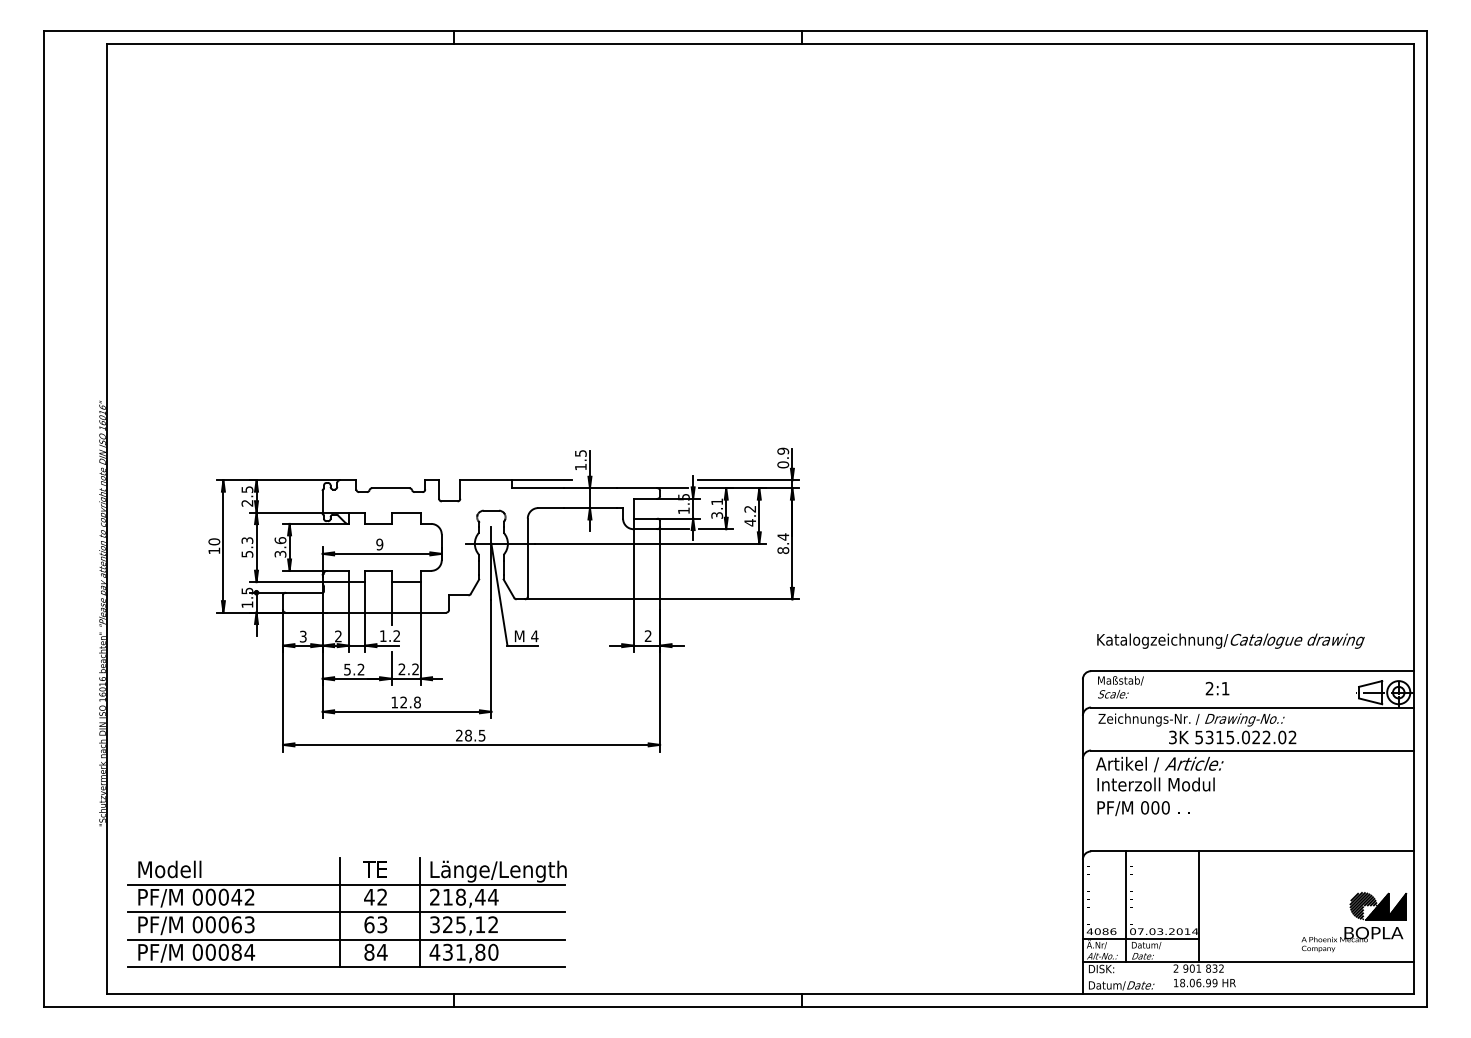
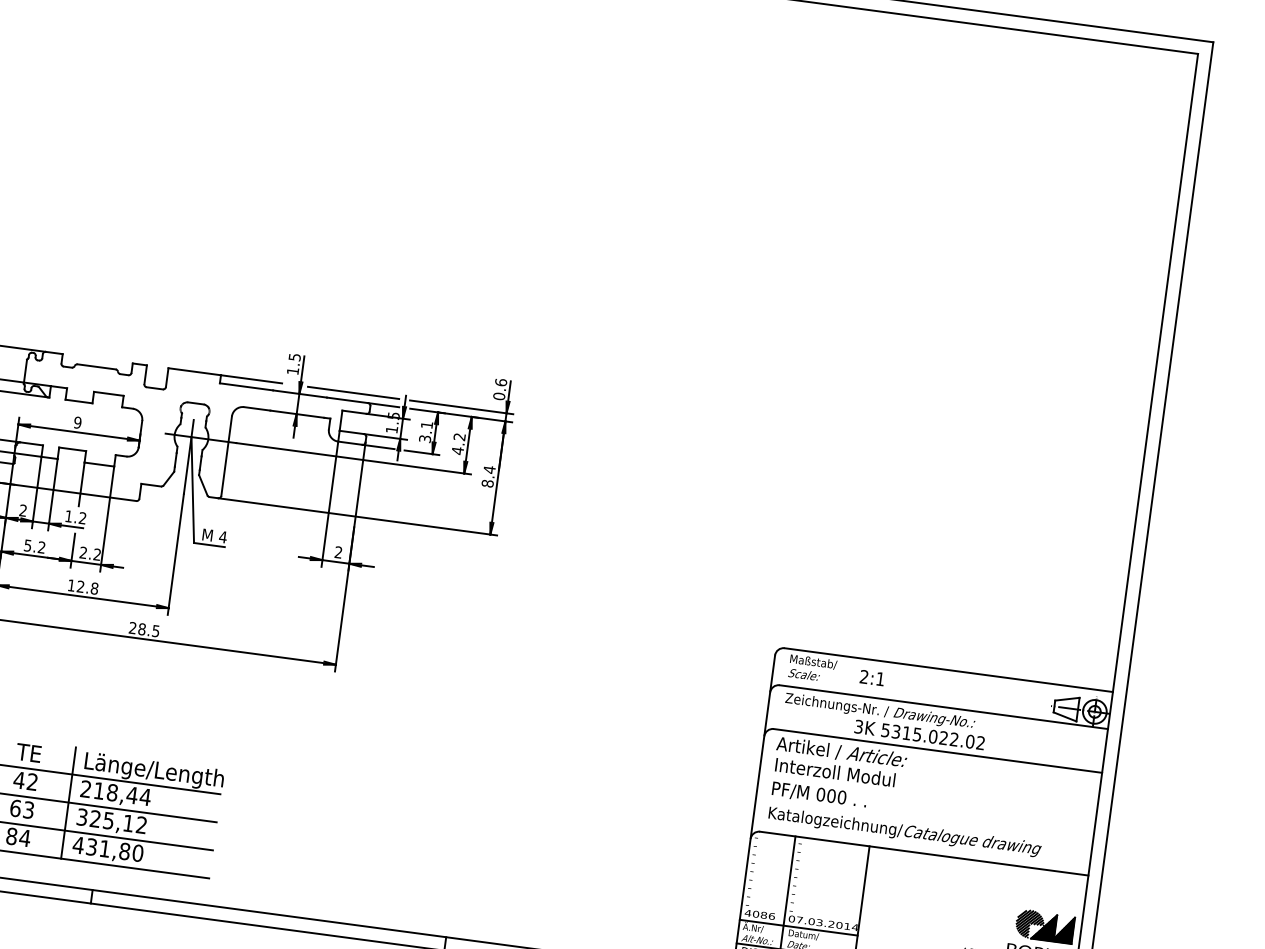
text: (783, 450) -> (501, 381), 0.9 -> 0.6
line: (641, 480) -> (352, 393), added
text: (1230, 640) -> (904, 831), moved
text: (1217, 688) -> (872, 677), moved

